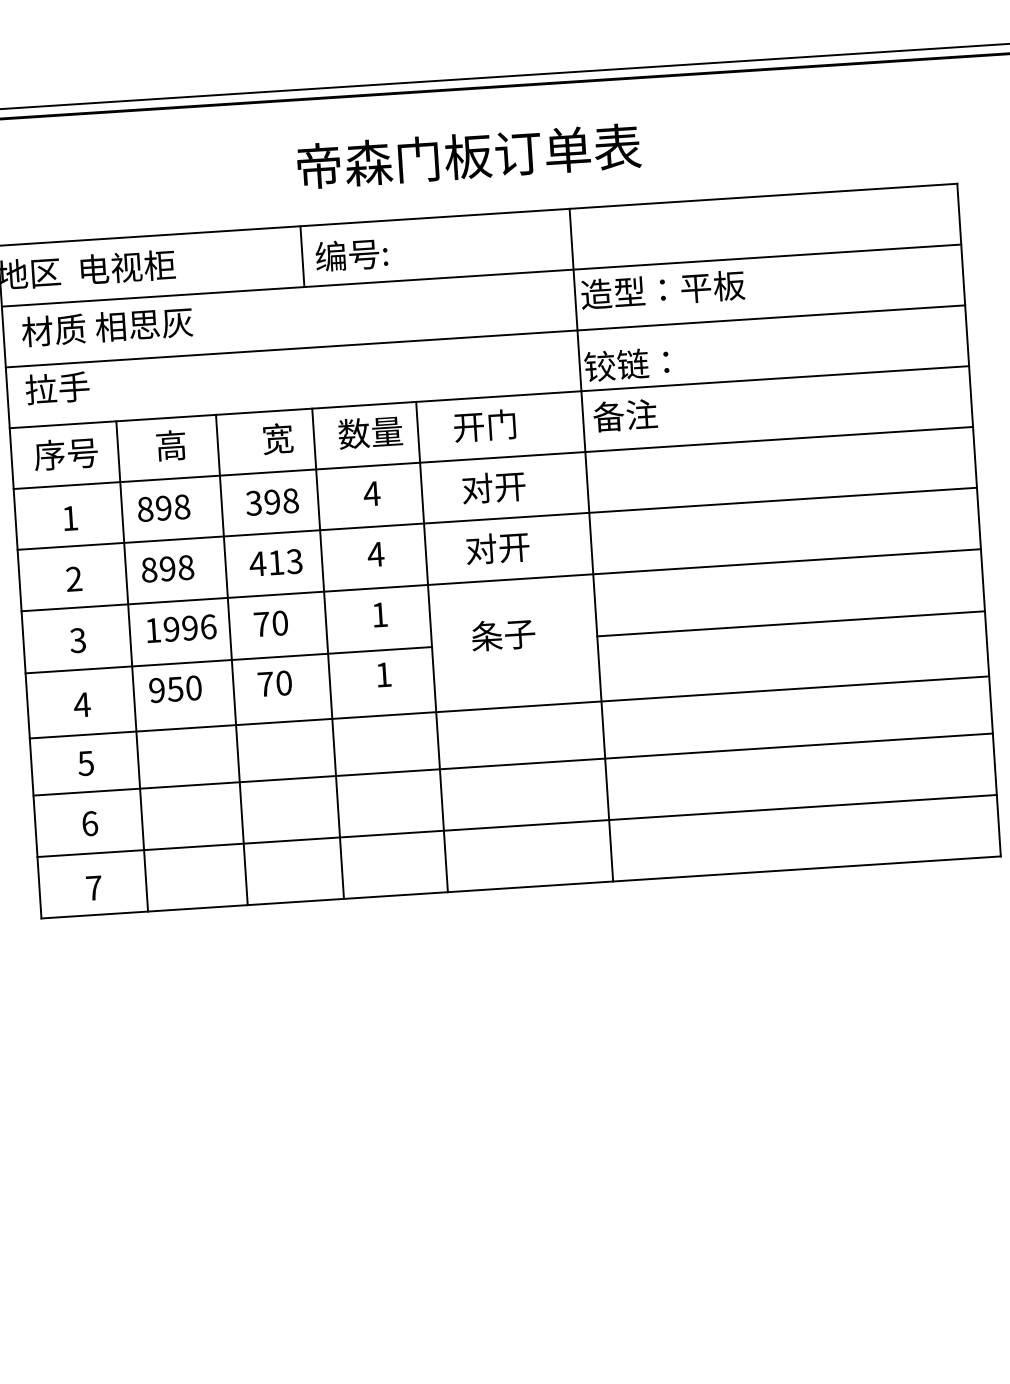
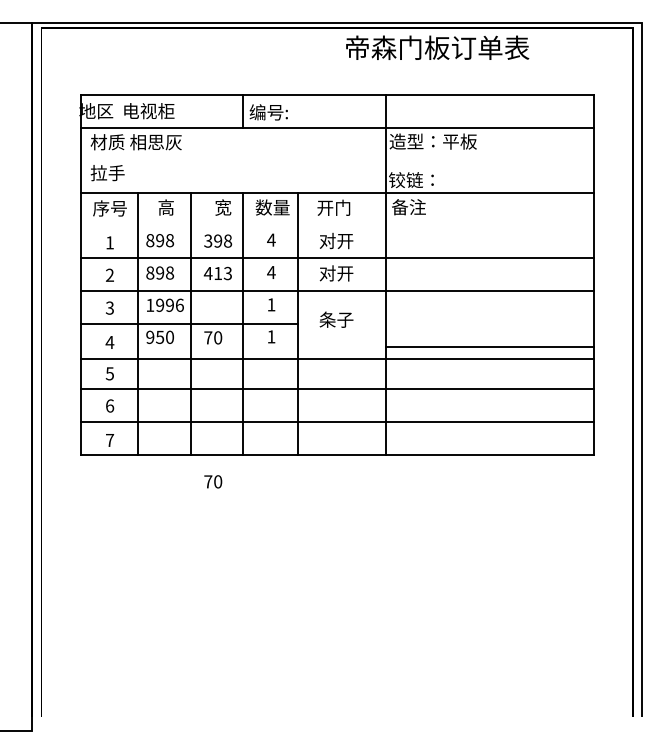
text: (468, 155) -> (437, 47), moved
line: (484, 336) -> (336, 160), removed
line: (492, 458) -> (336, 225), removed
text: (271, 623) -> (213, 481), moved
line: (790, 623) -> (489, 346), moved

